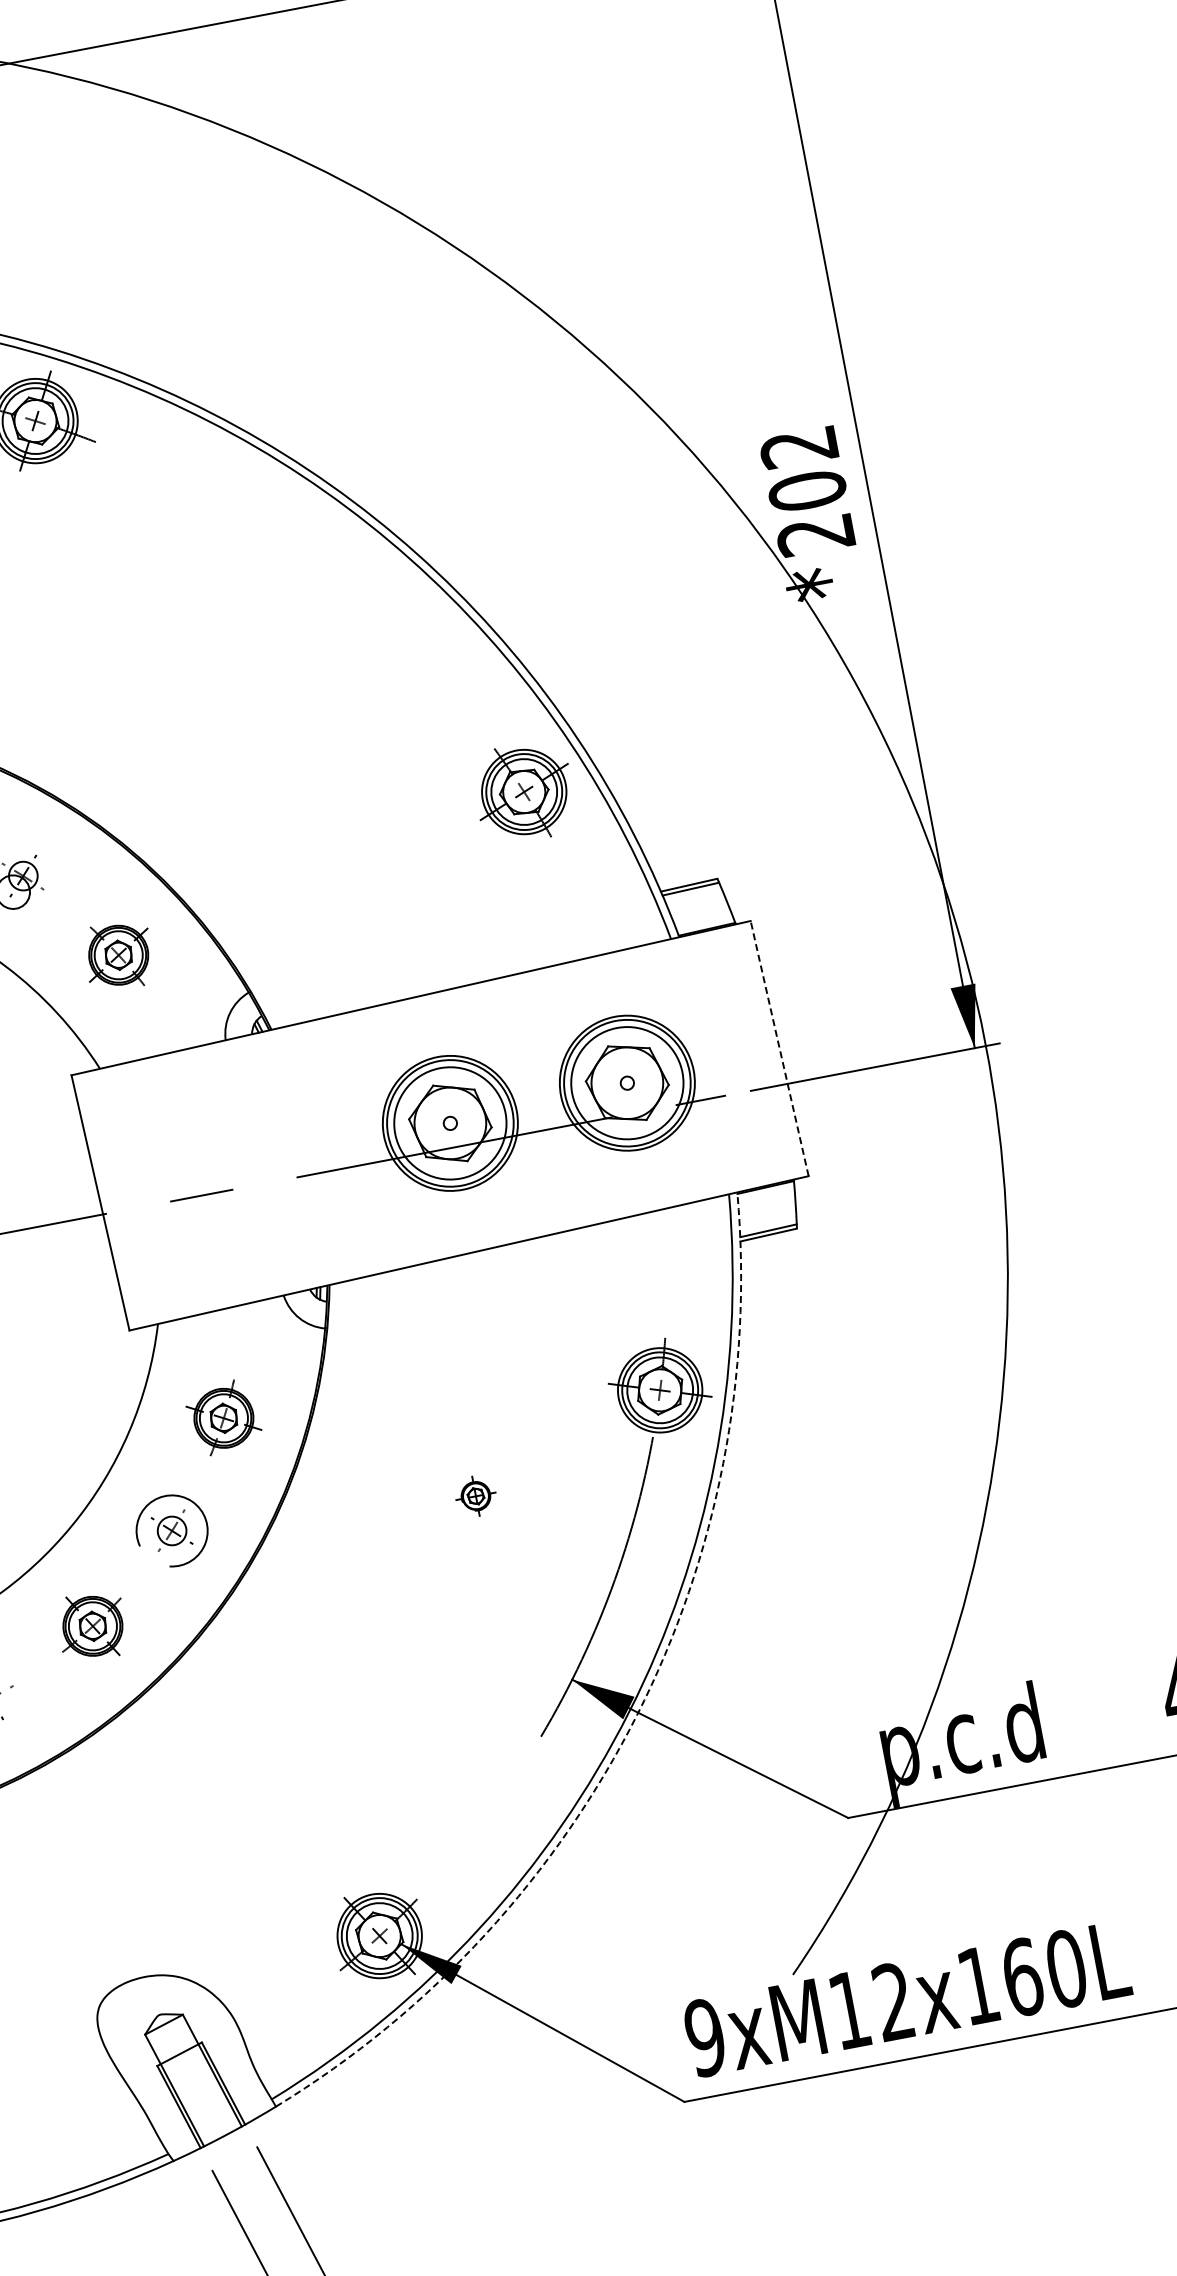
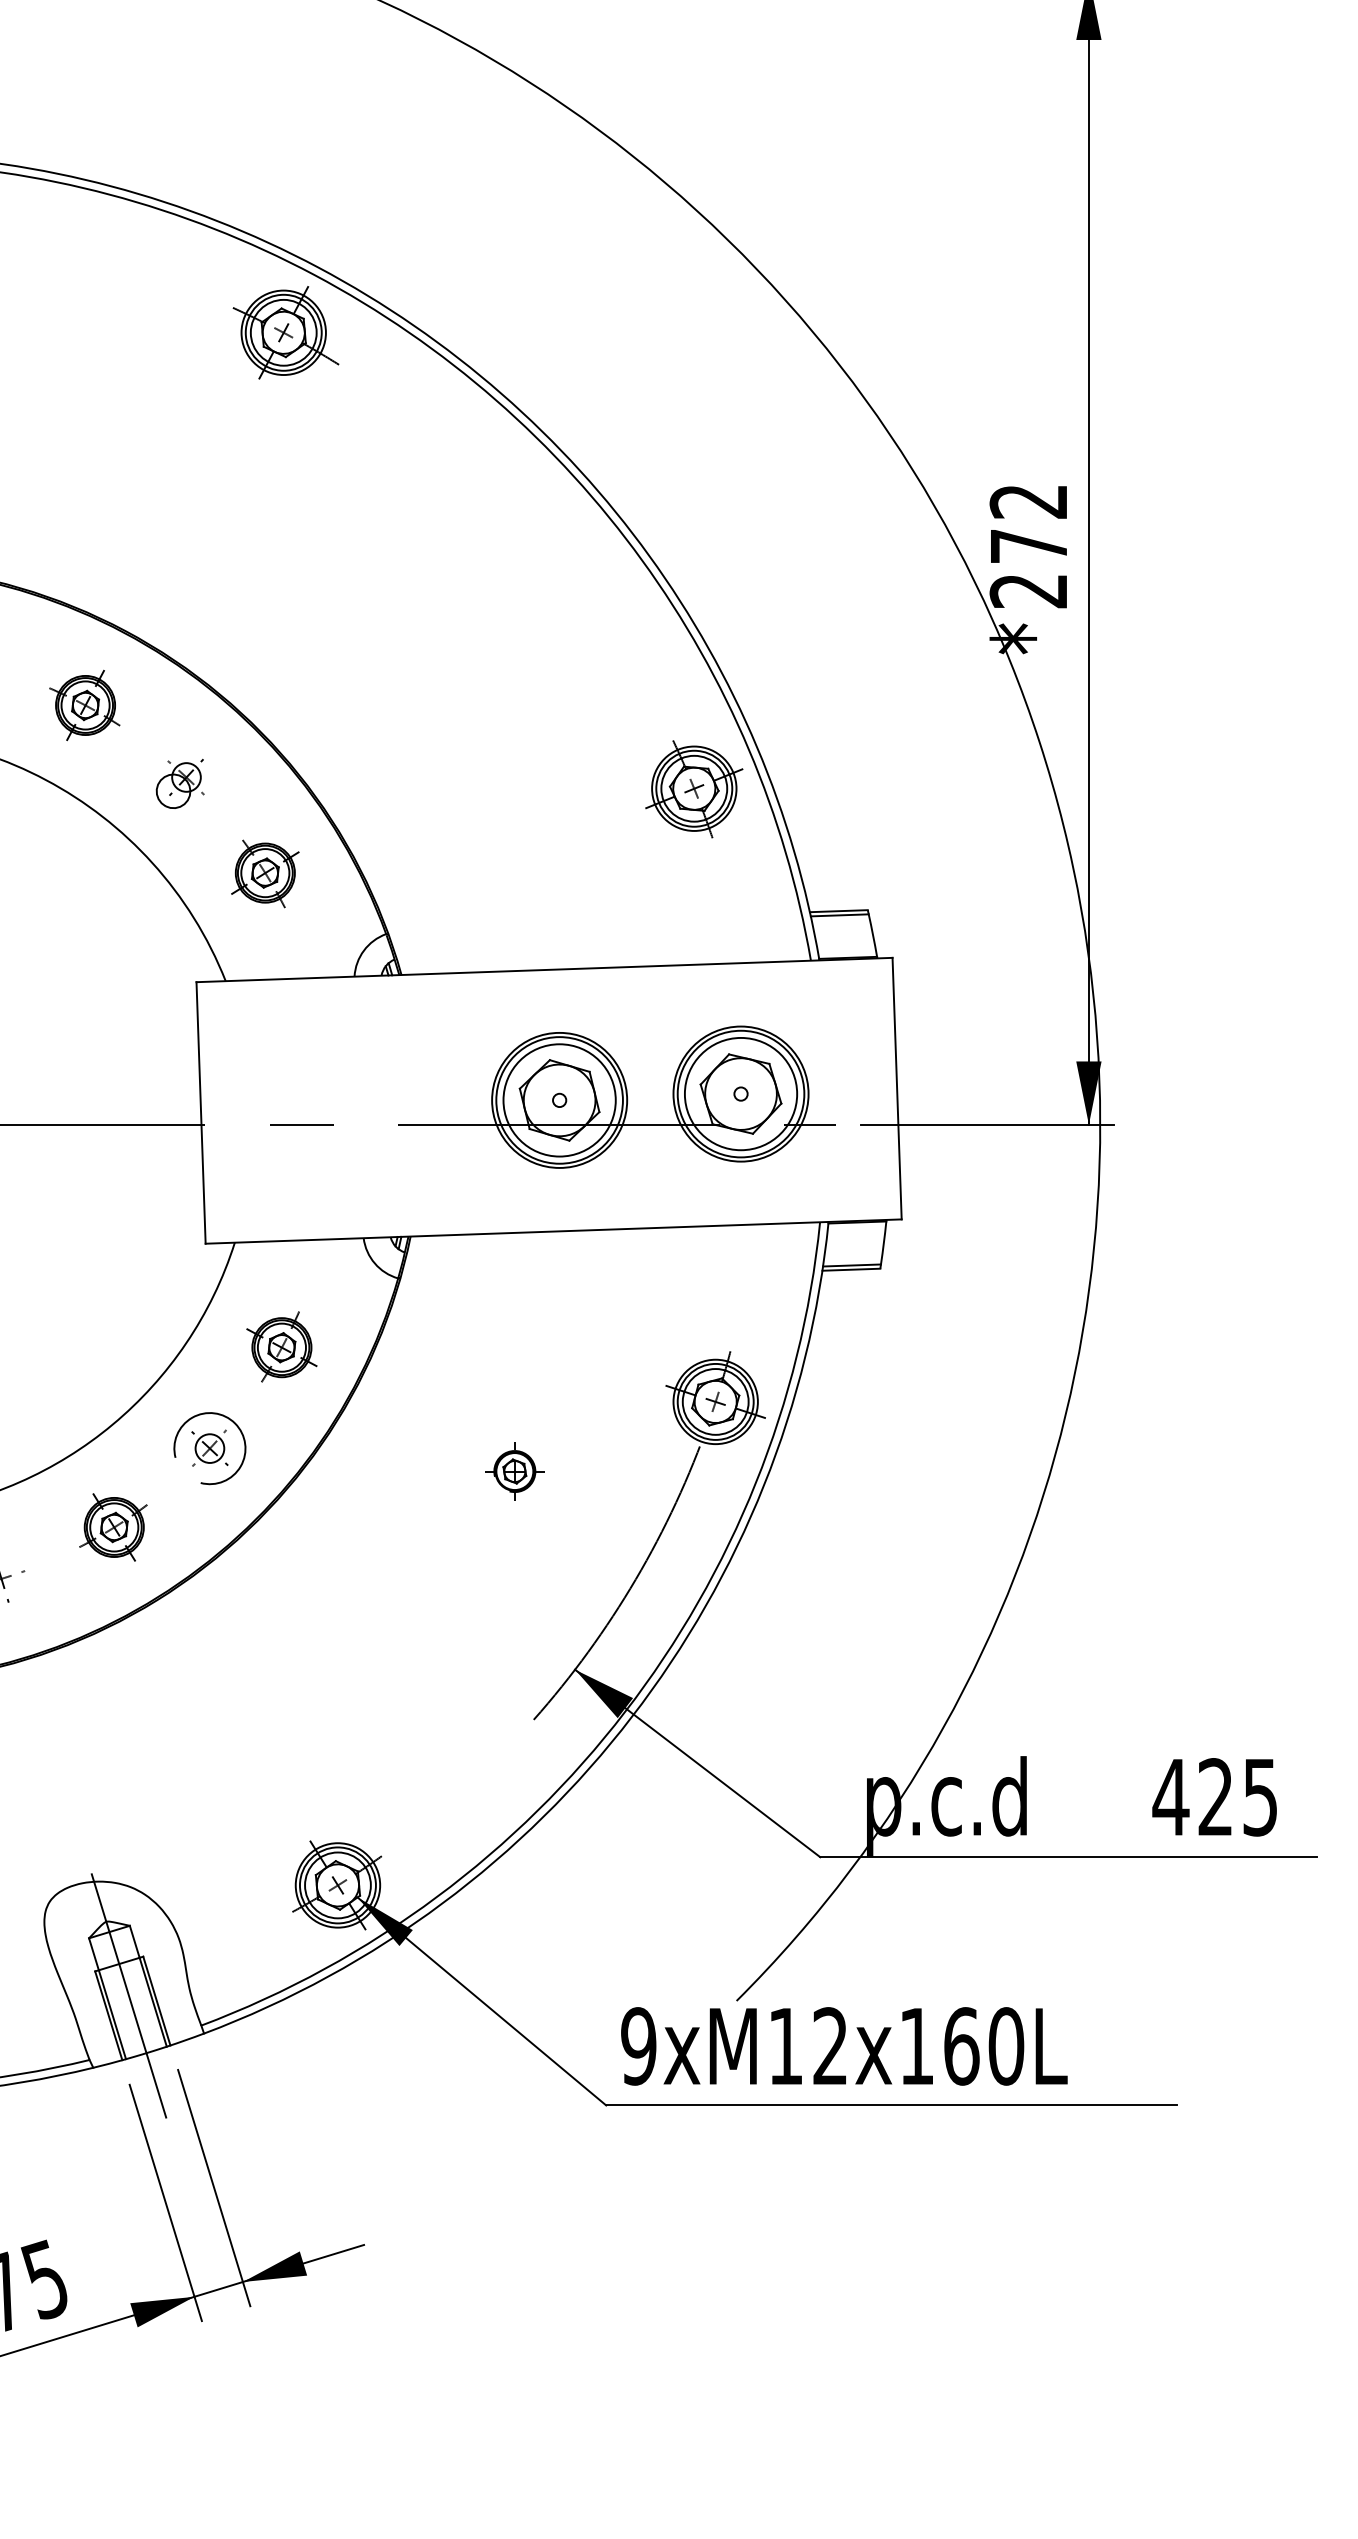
text: (806, 490) -> (1028, 545), 202 -> 272
line: (780, 1048) -> (897, 1088), dashed -> solid
part: (475, 1496) -> (514, 1471), size x1.43
arc: (637, 1714) -> (632, 1716), dashed -> solid
line: (194, 2083) -> (128, 1995), added

